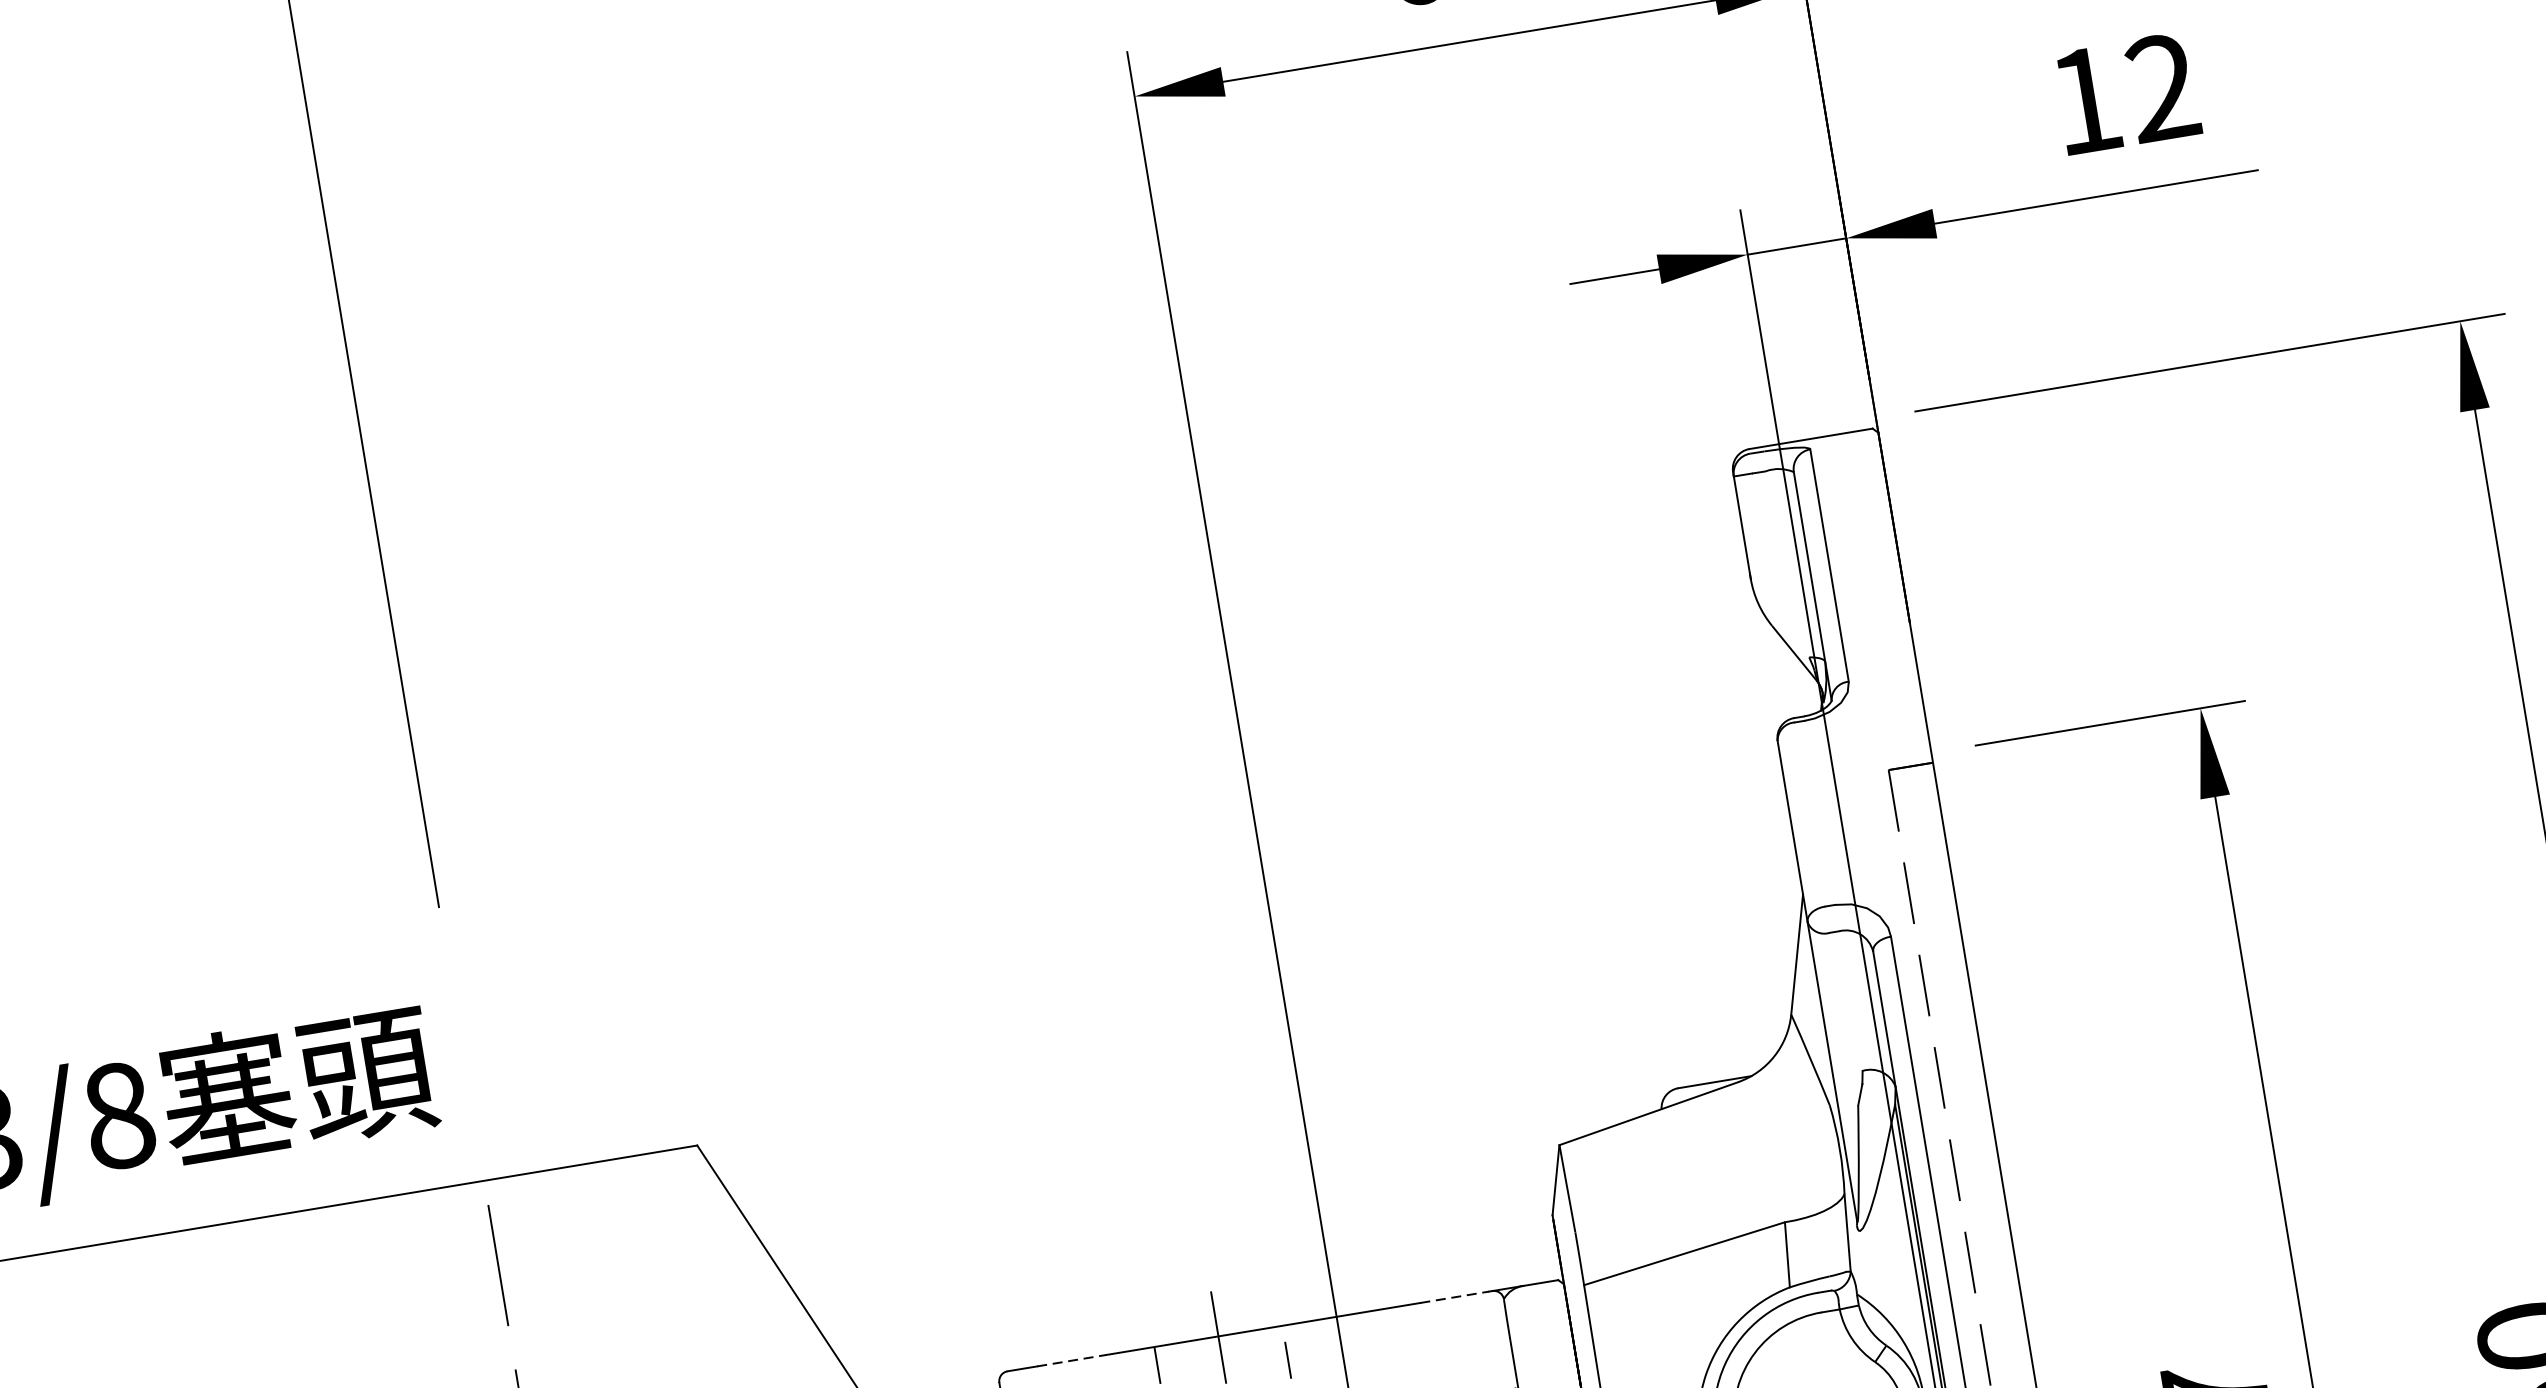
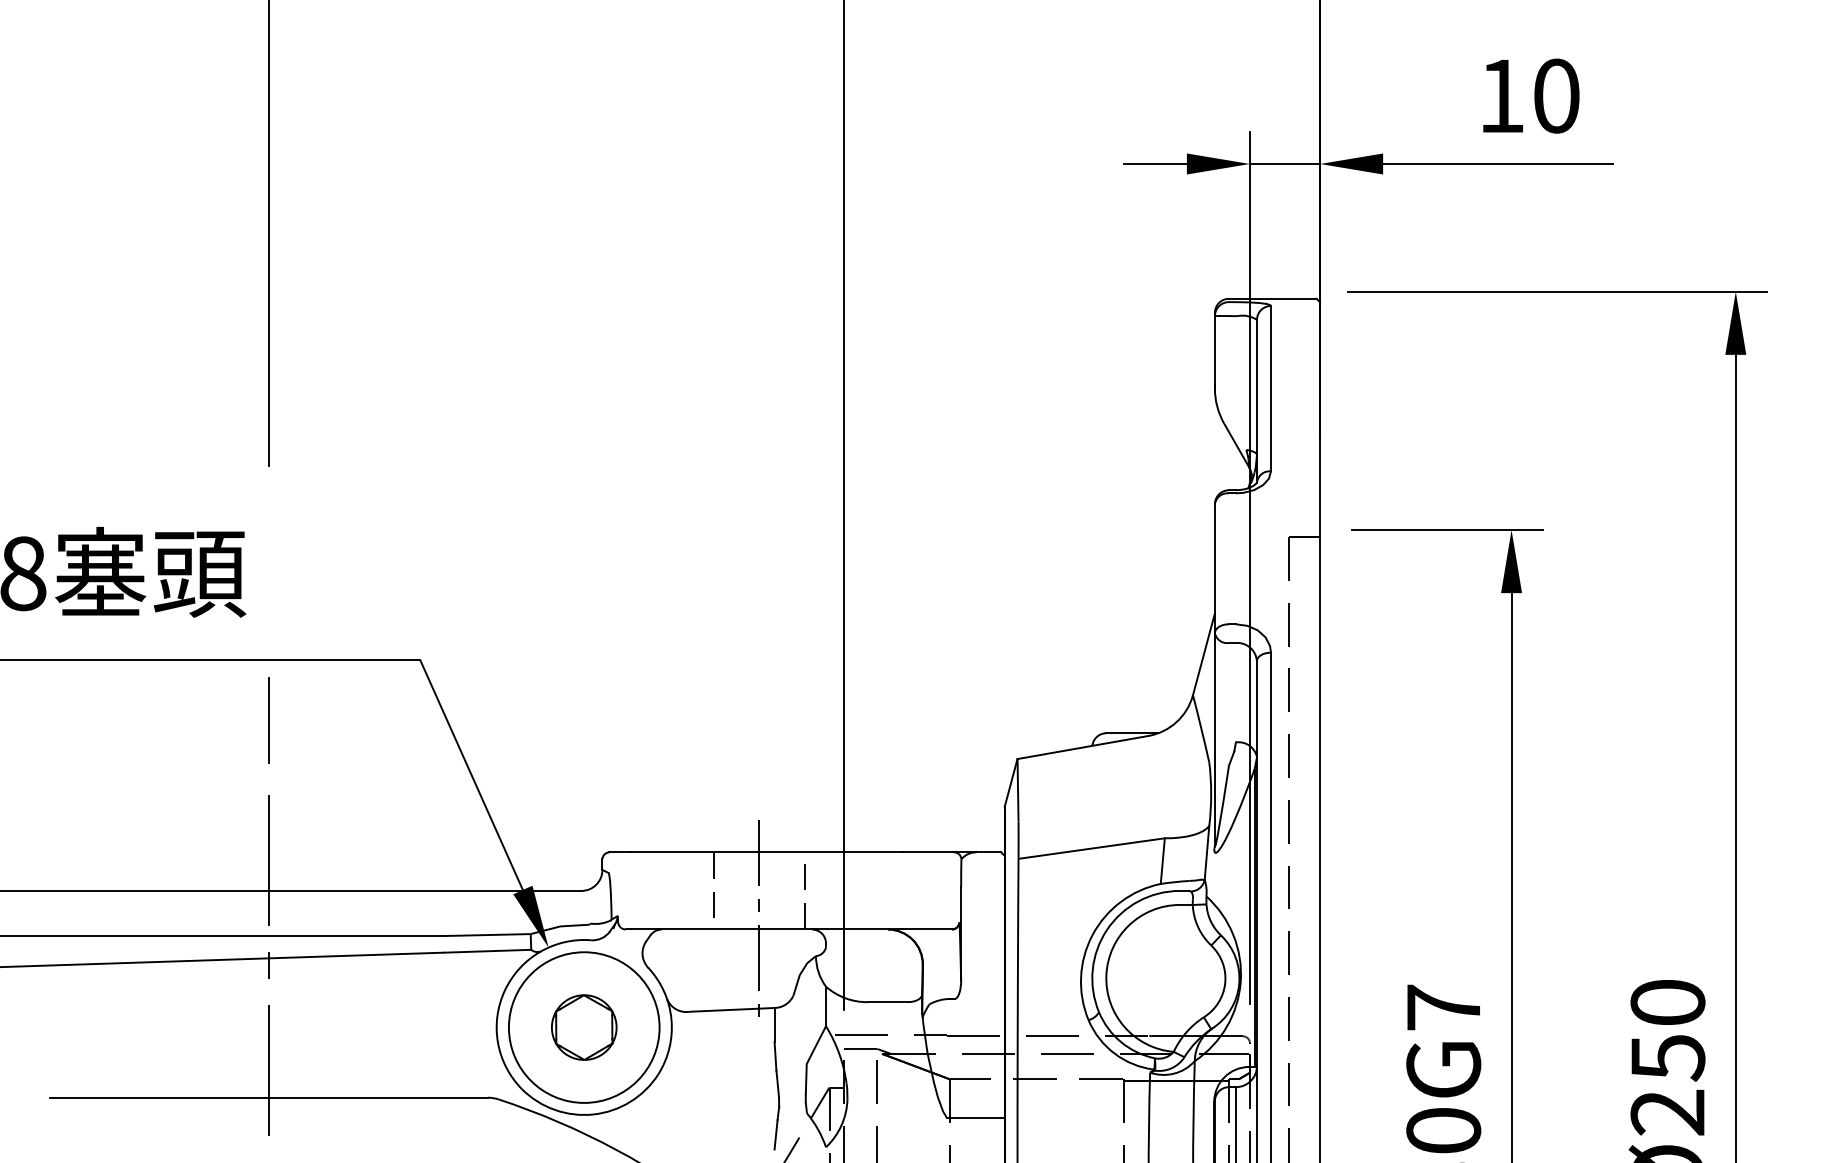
text: (2162, 87) -> (1556, 95), 12 -> 10
line: (1454, 1297) -> (927, 852), dashed -> solid
line: (1072, 1360) -> (655, 852), dashed -> solid

